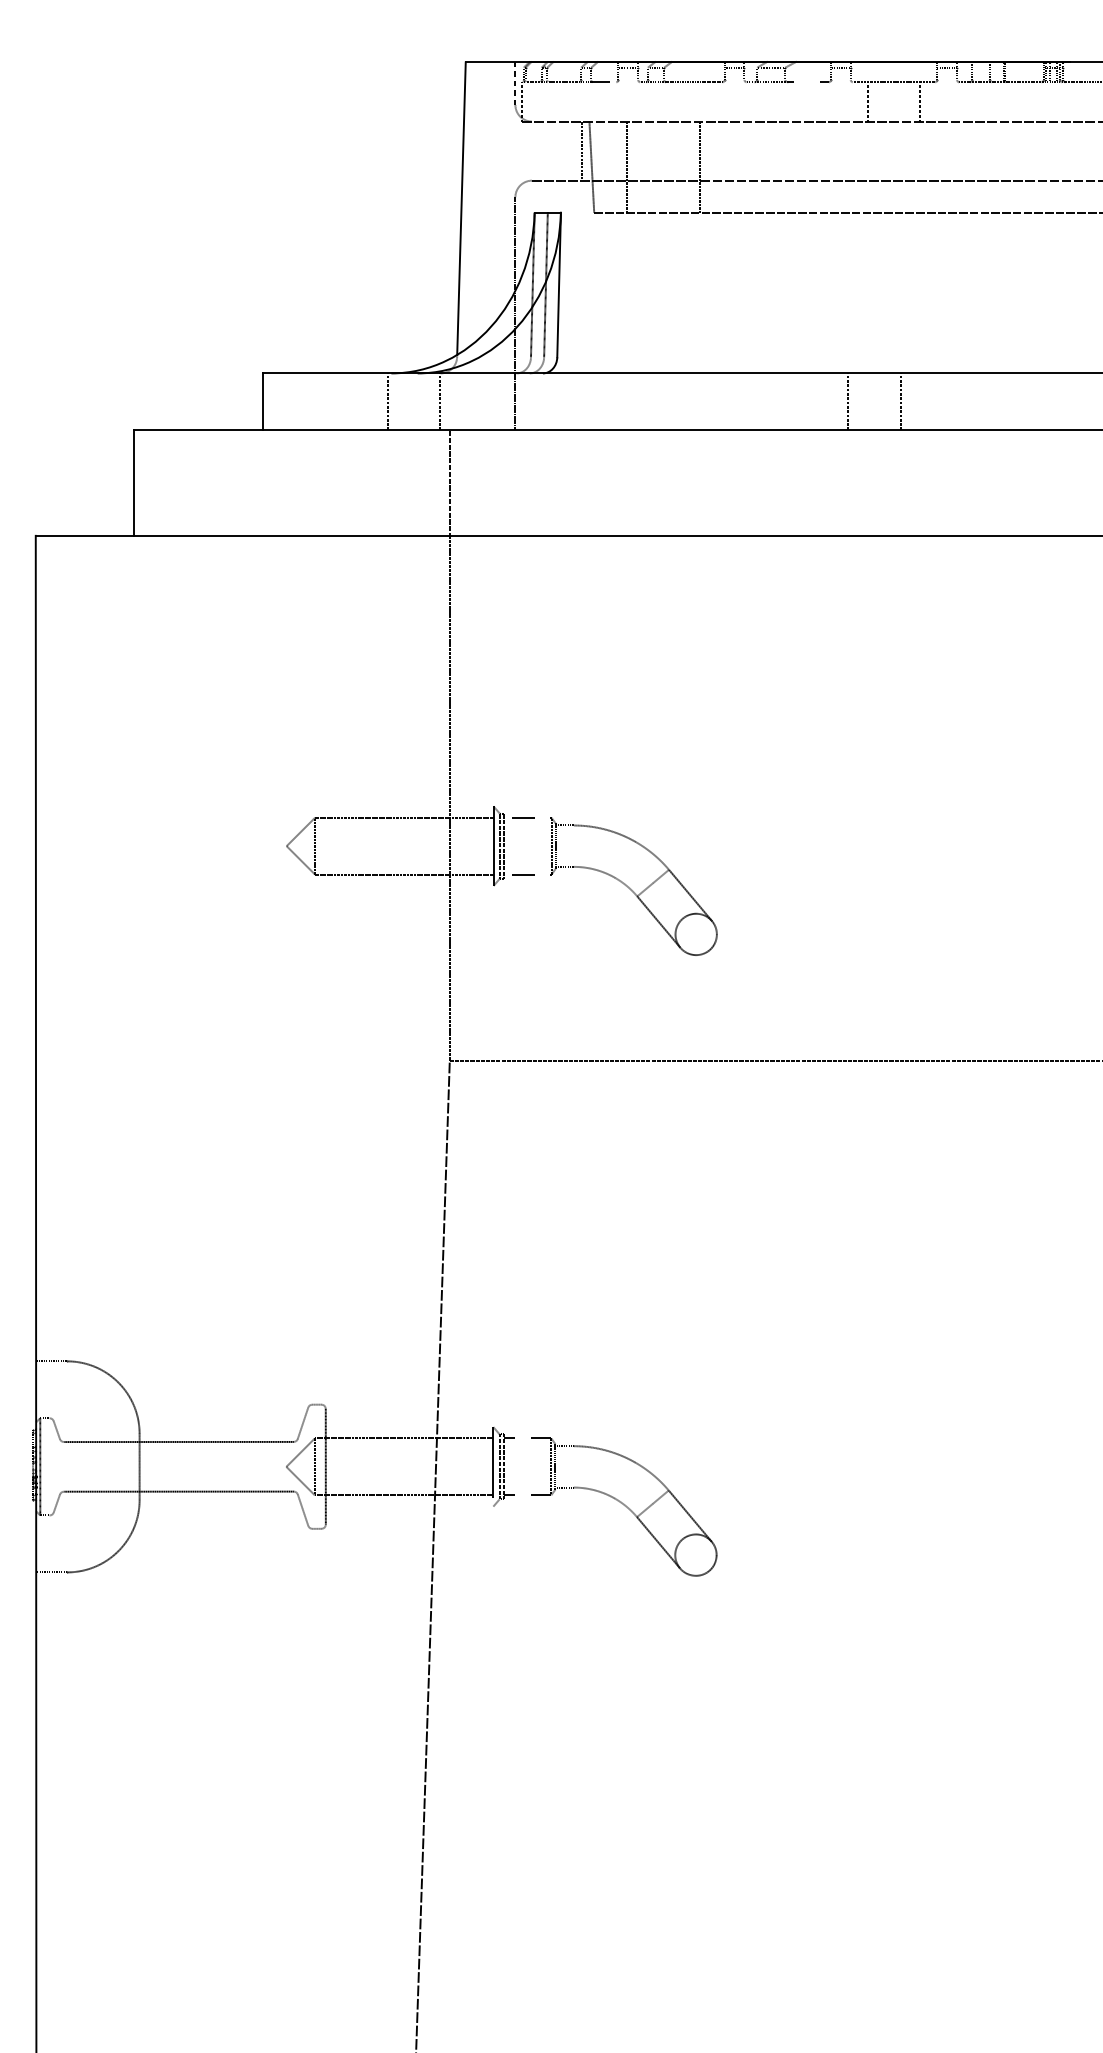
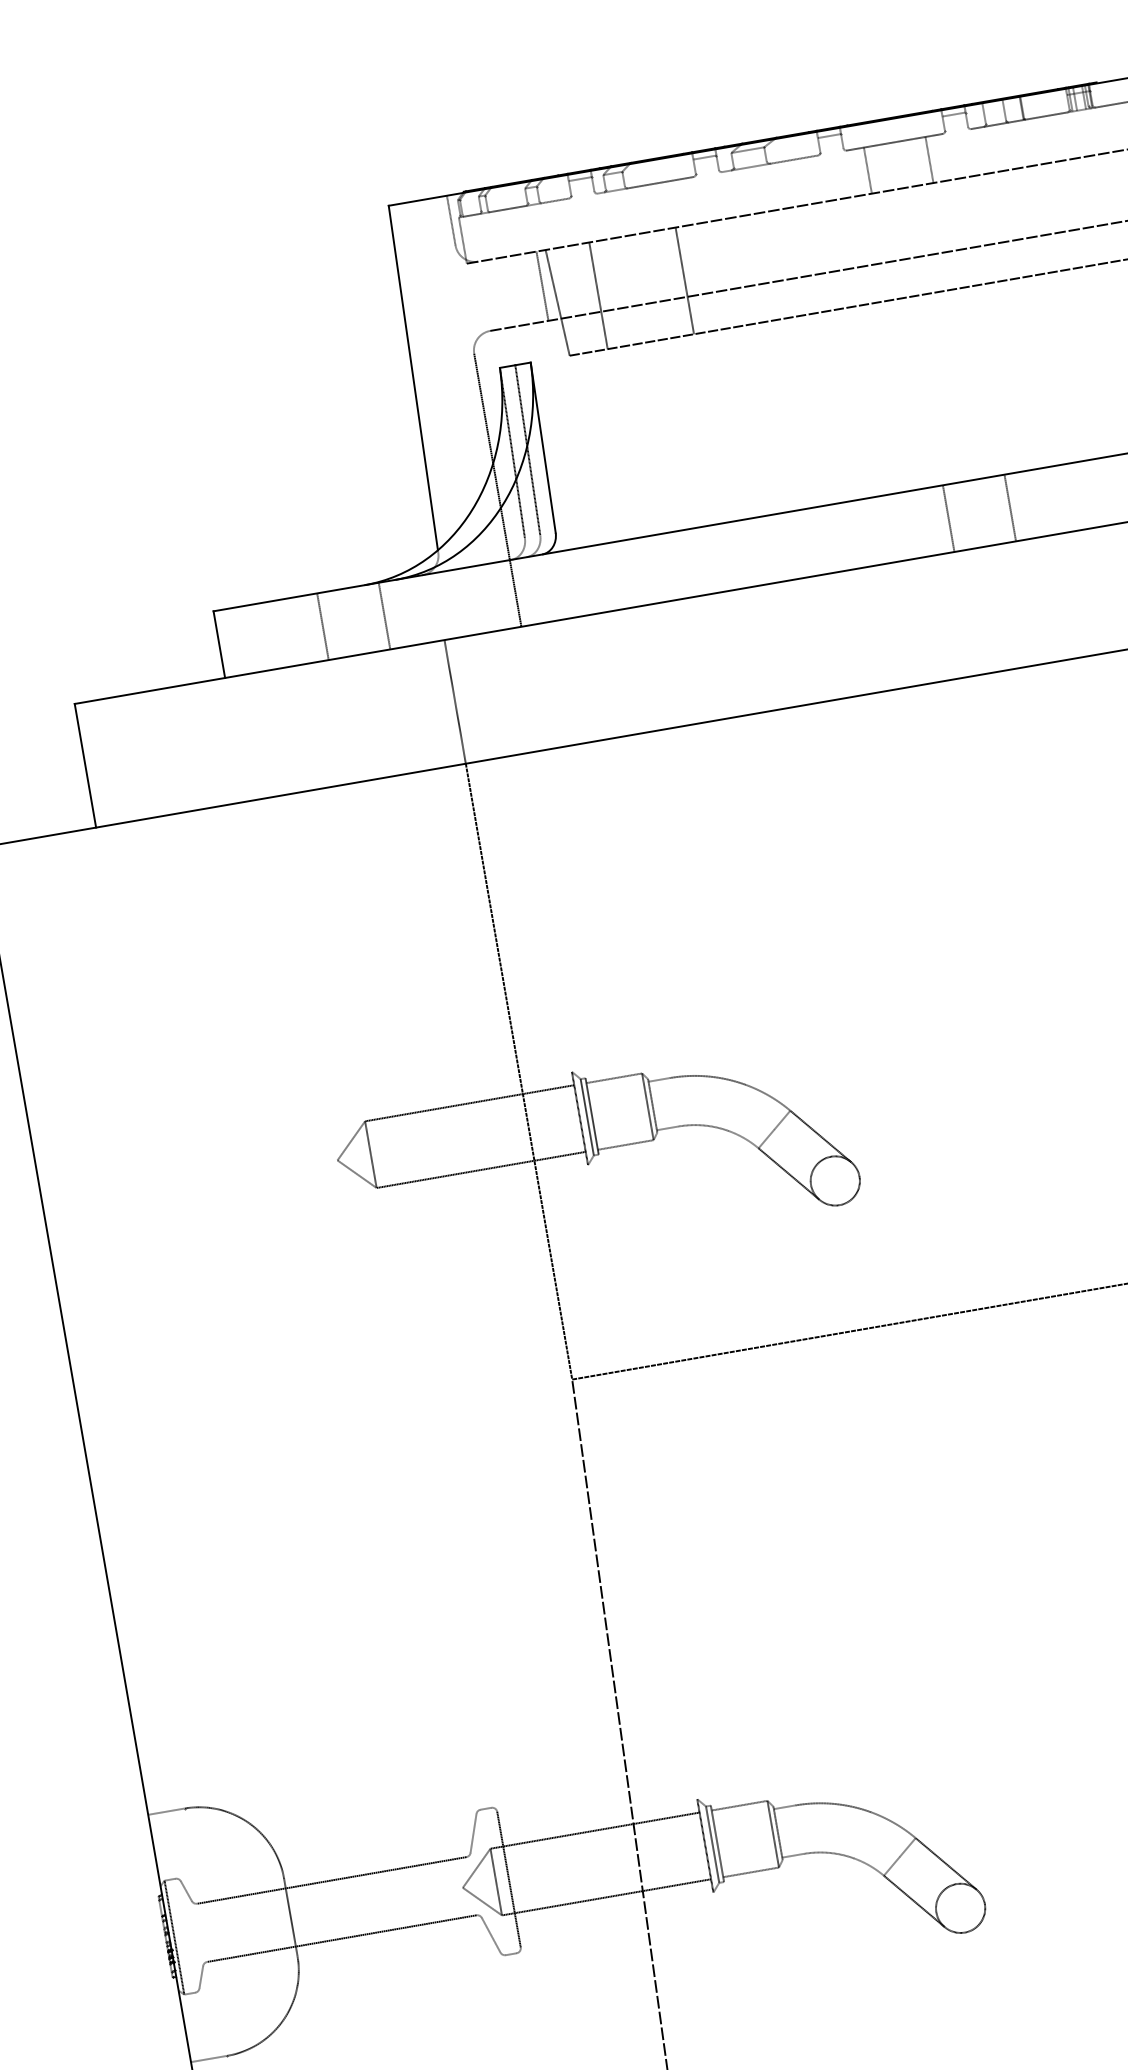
line: (387, 401) -> (322, 626), moved
line: (439, 401) -> (384, 615), moved
line: (847, 401) -> (948, 518), moved
line: (900, 401) -> (1010, 507), moved

